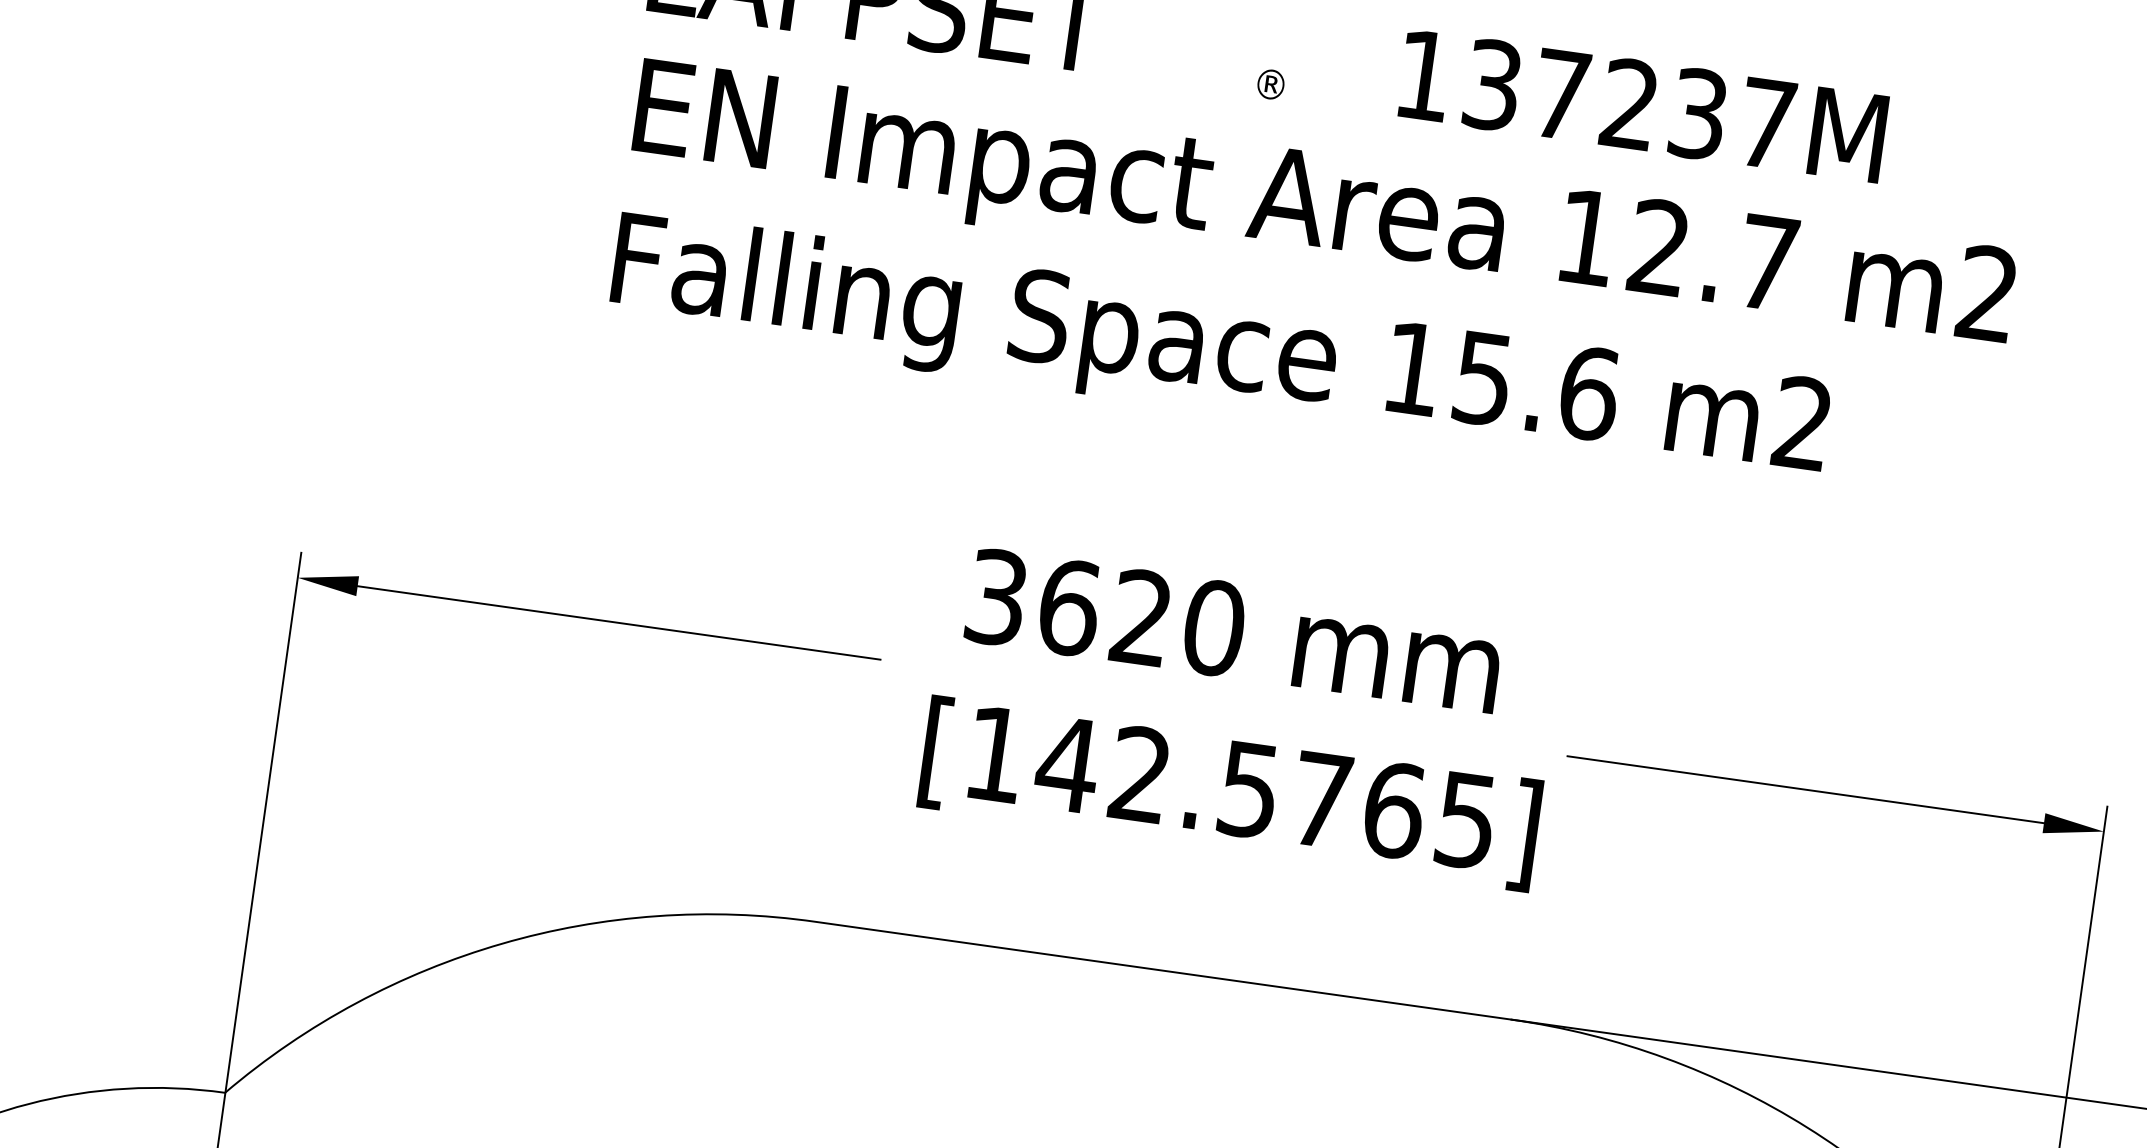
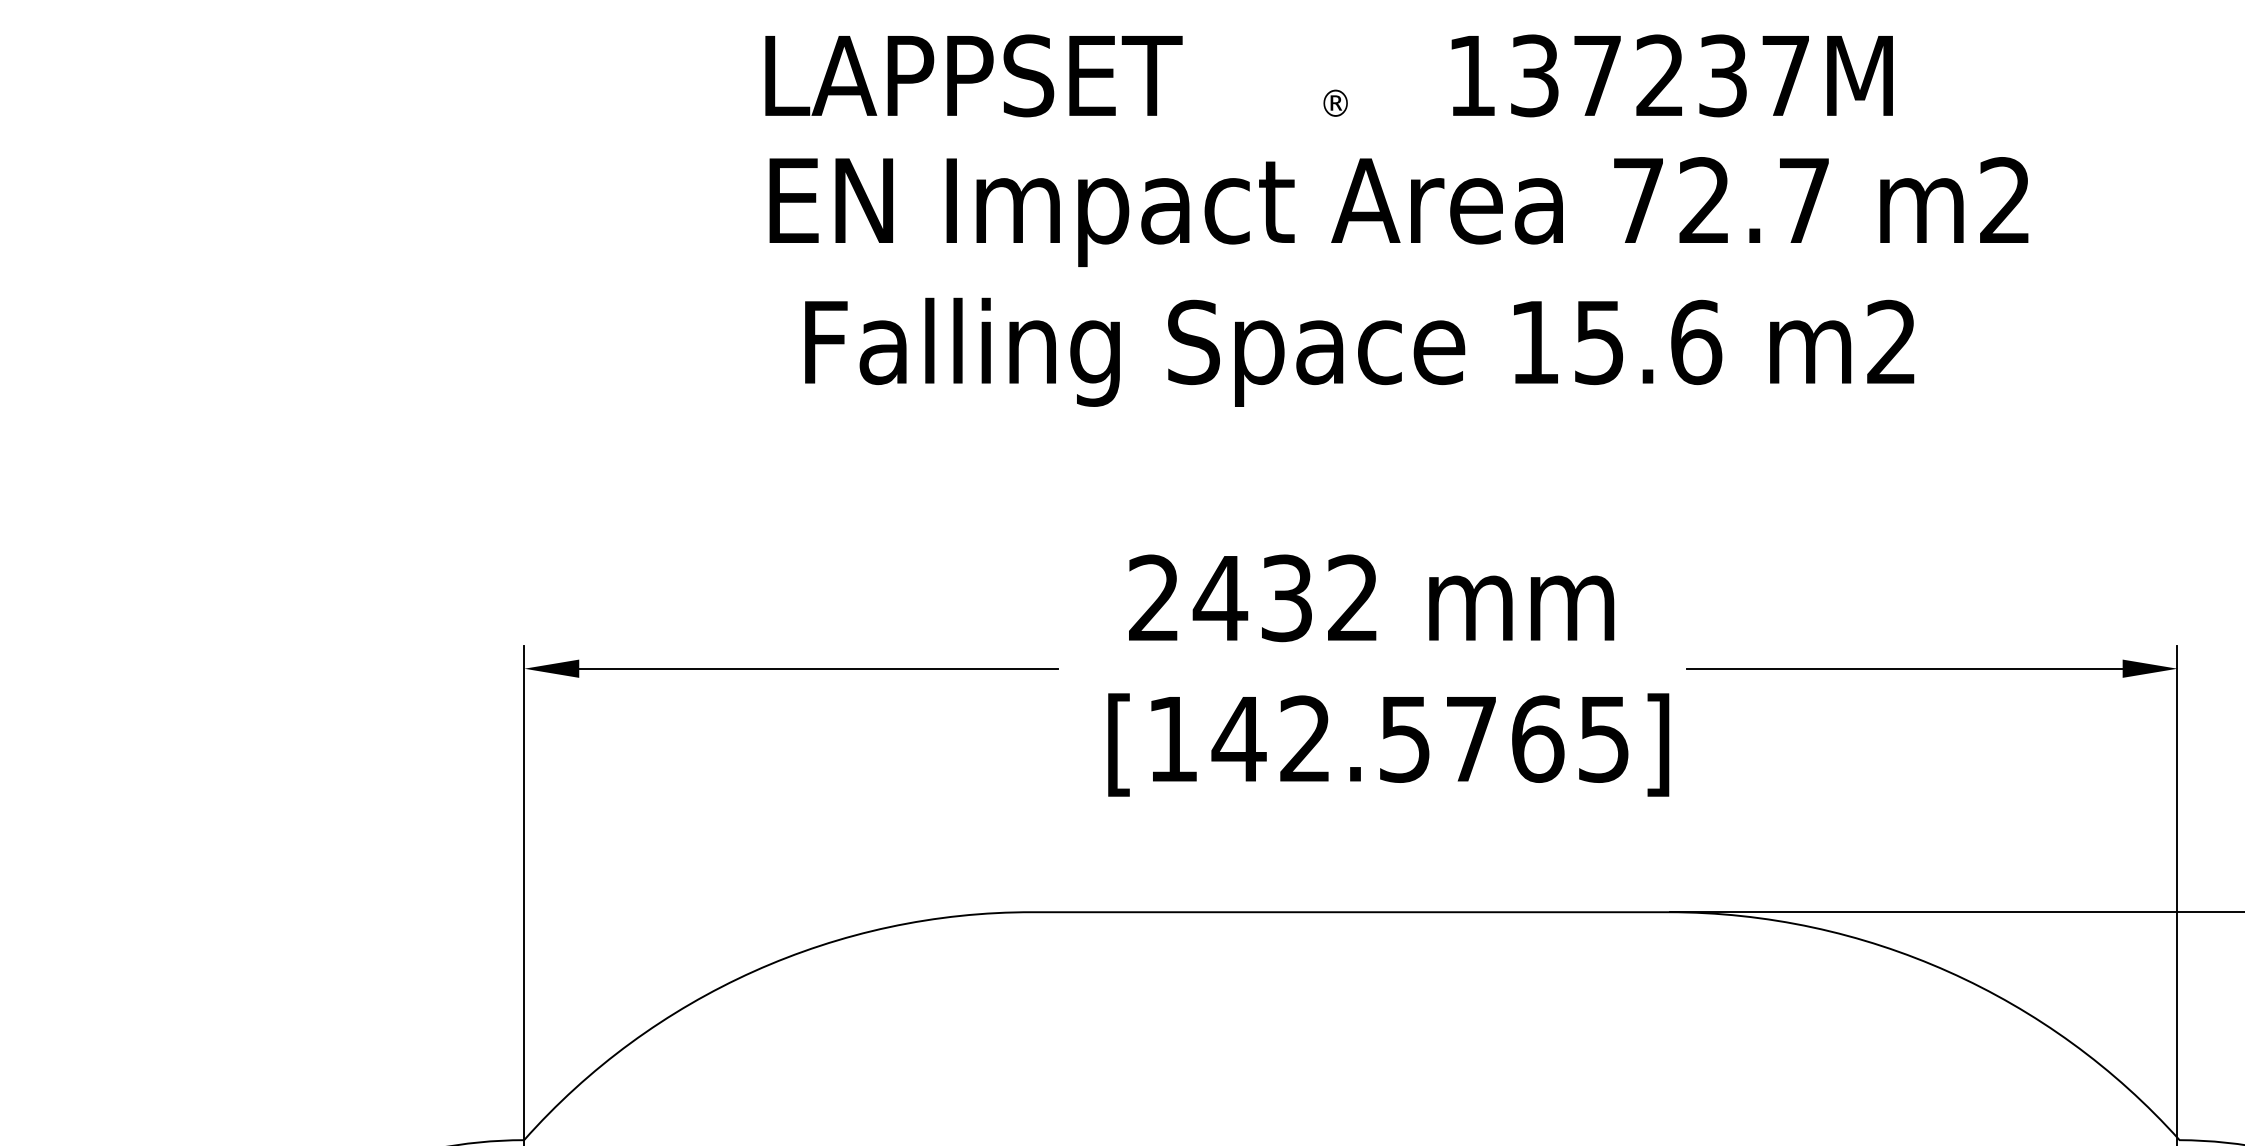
text: (1586, 237) -> (1638, 200), 12.7 -> 72.7
text: (1219, 351) -> (1359, 351), moved
text: (1106, 613) -> (1254, 598), 3620 -> 2432

